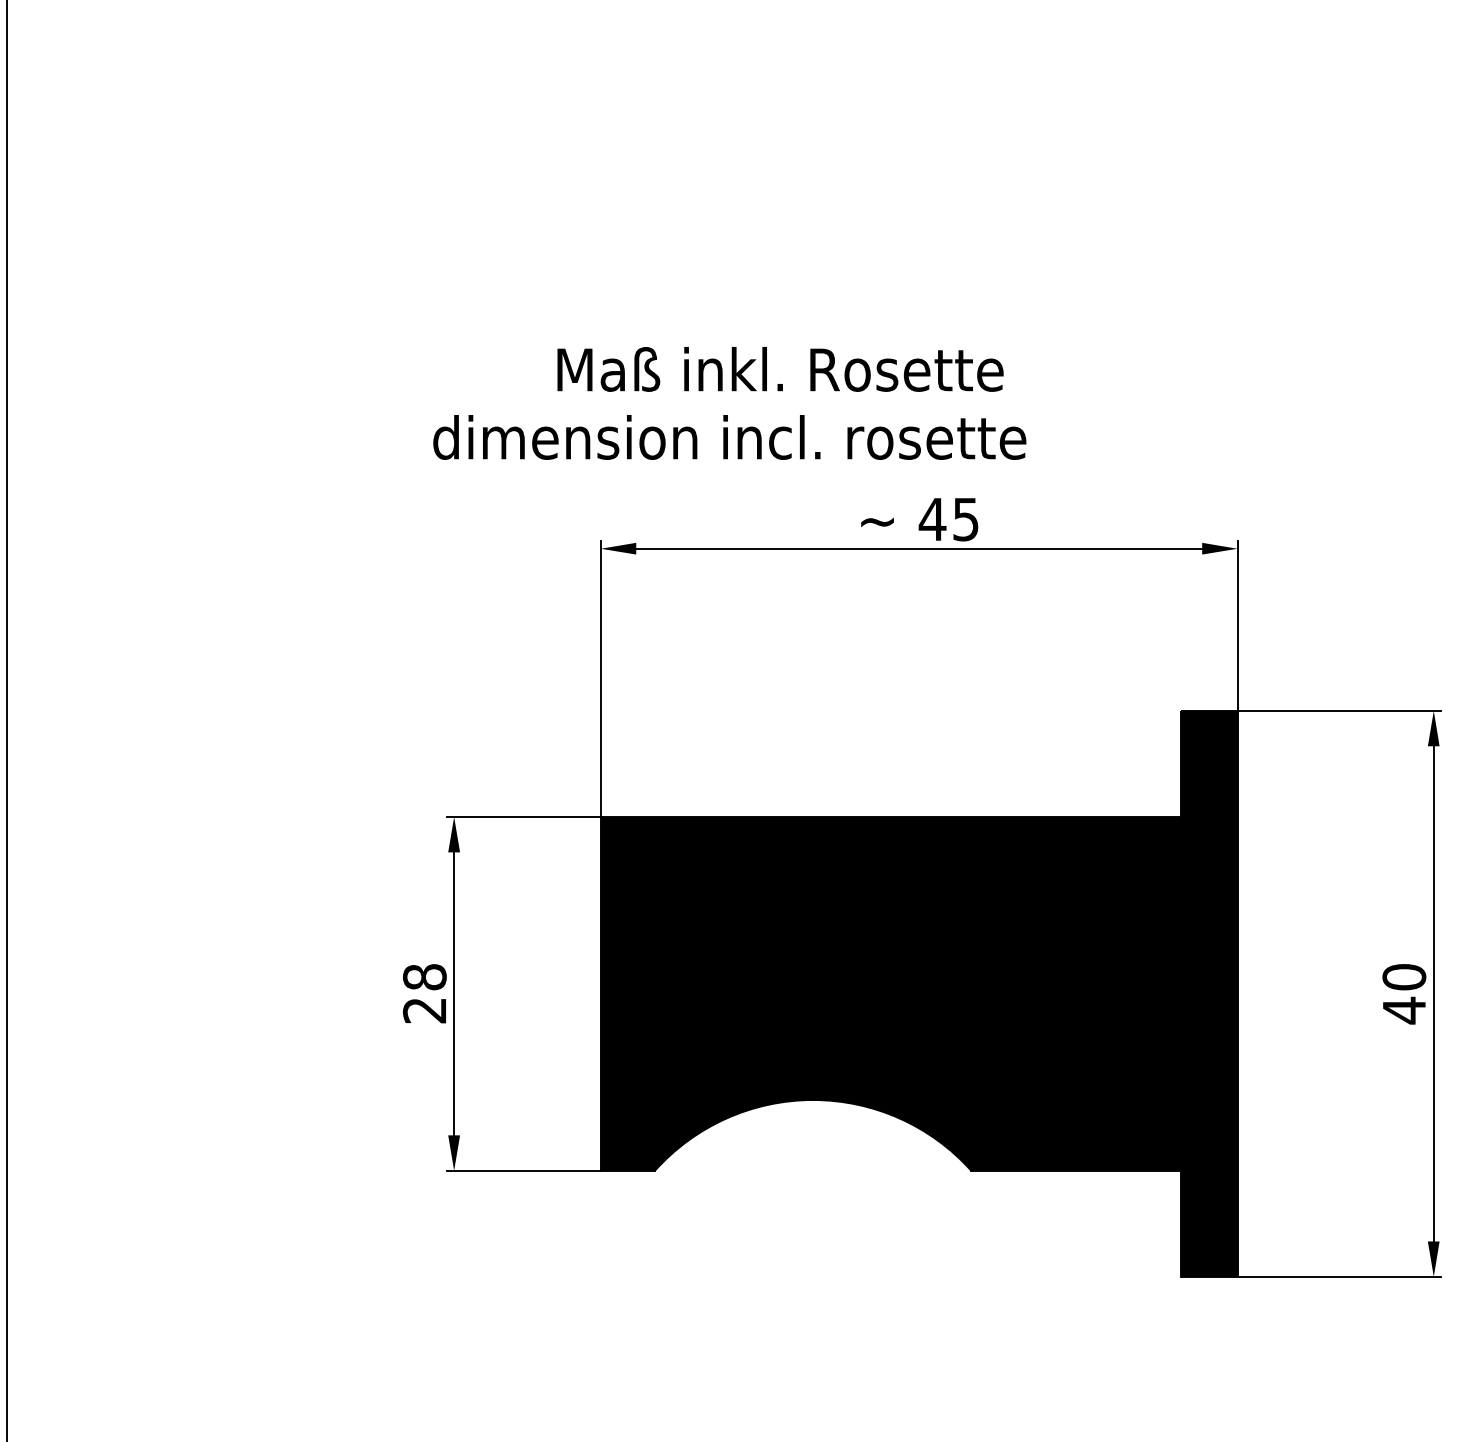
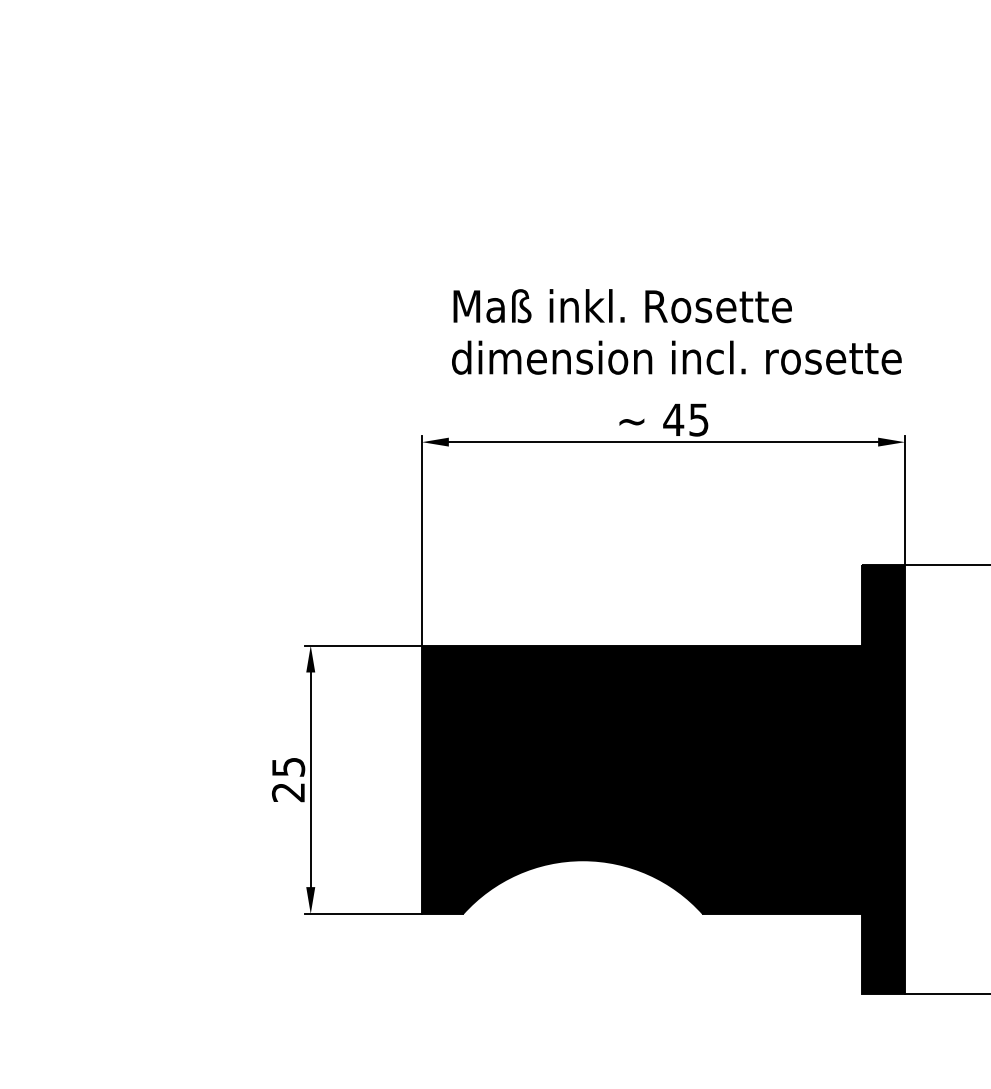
text: (780, 369) -> (622, 306), moved
text: (729, 437) -> (676, 357), moved
text: (424, 977) -> (288, 767), 28 -> 25

